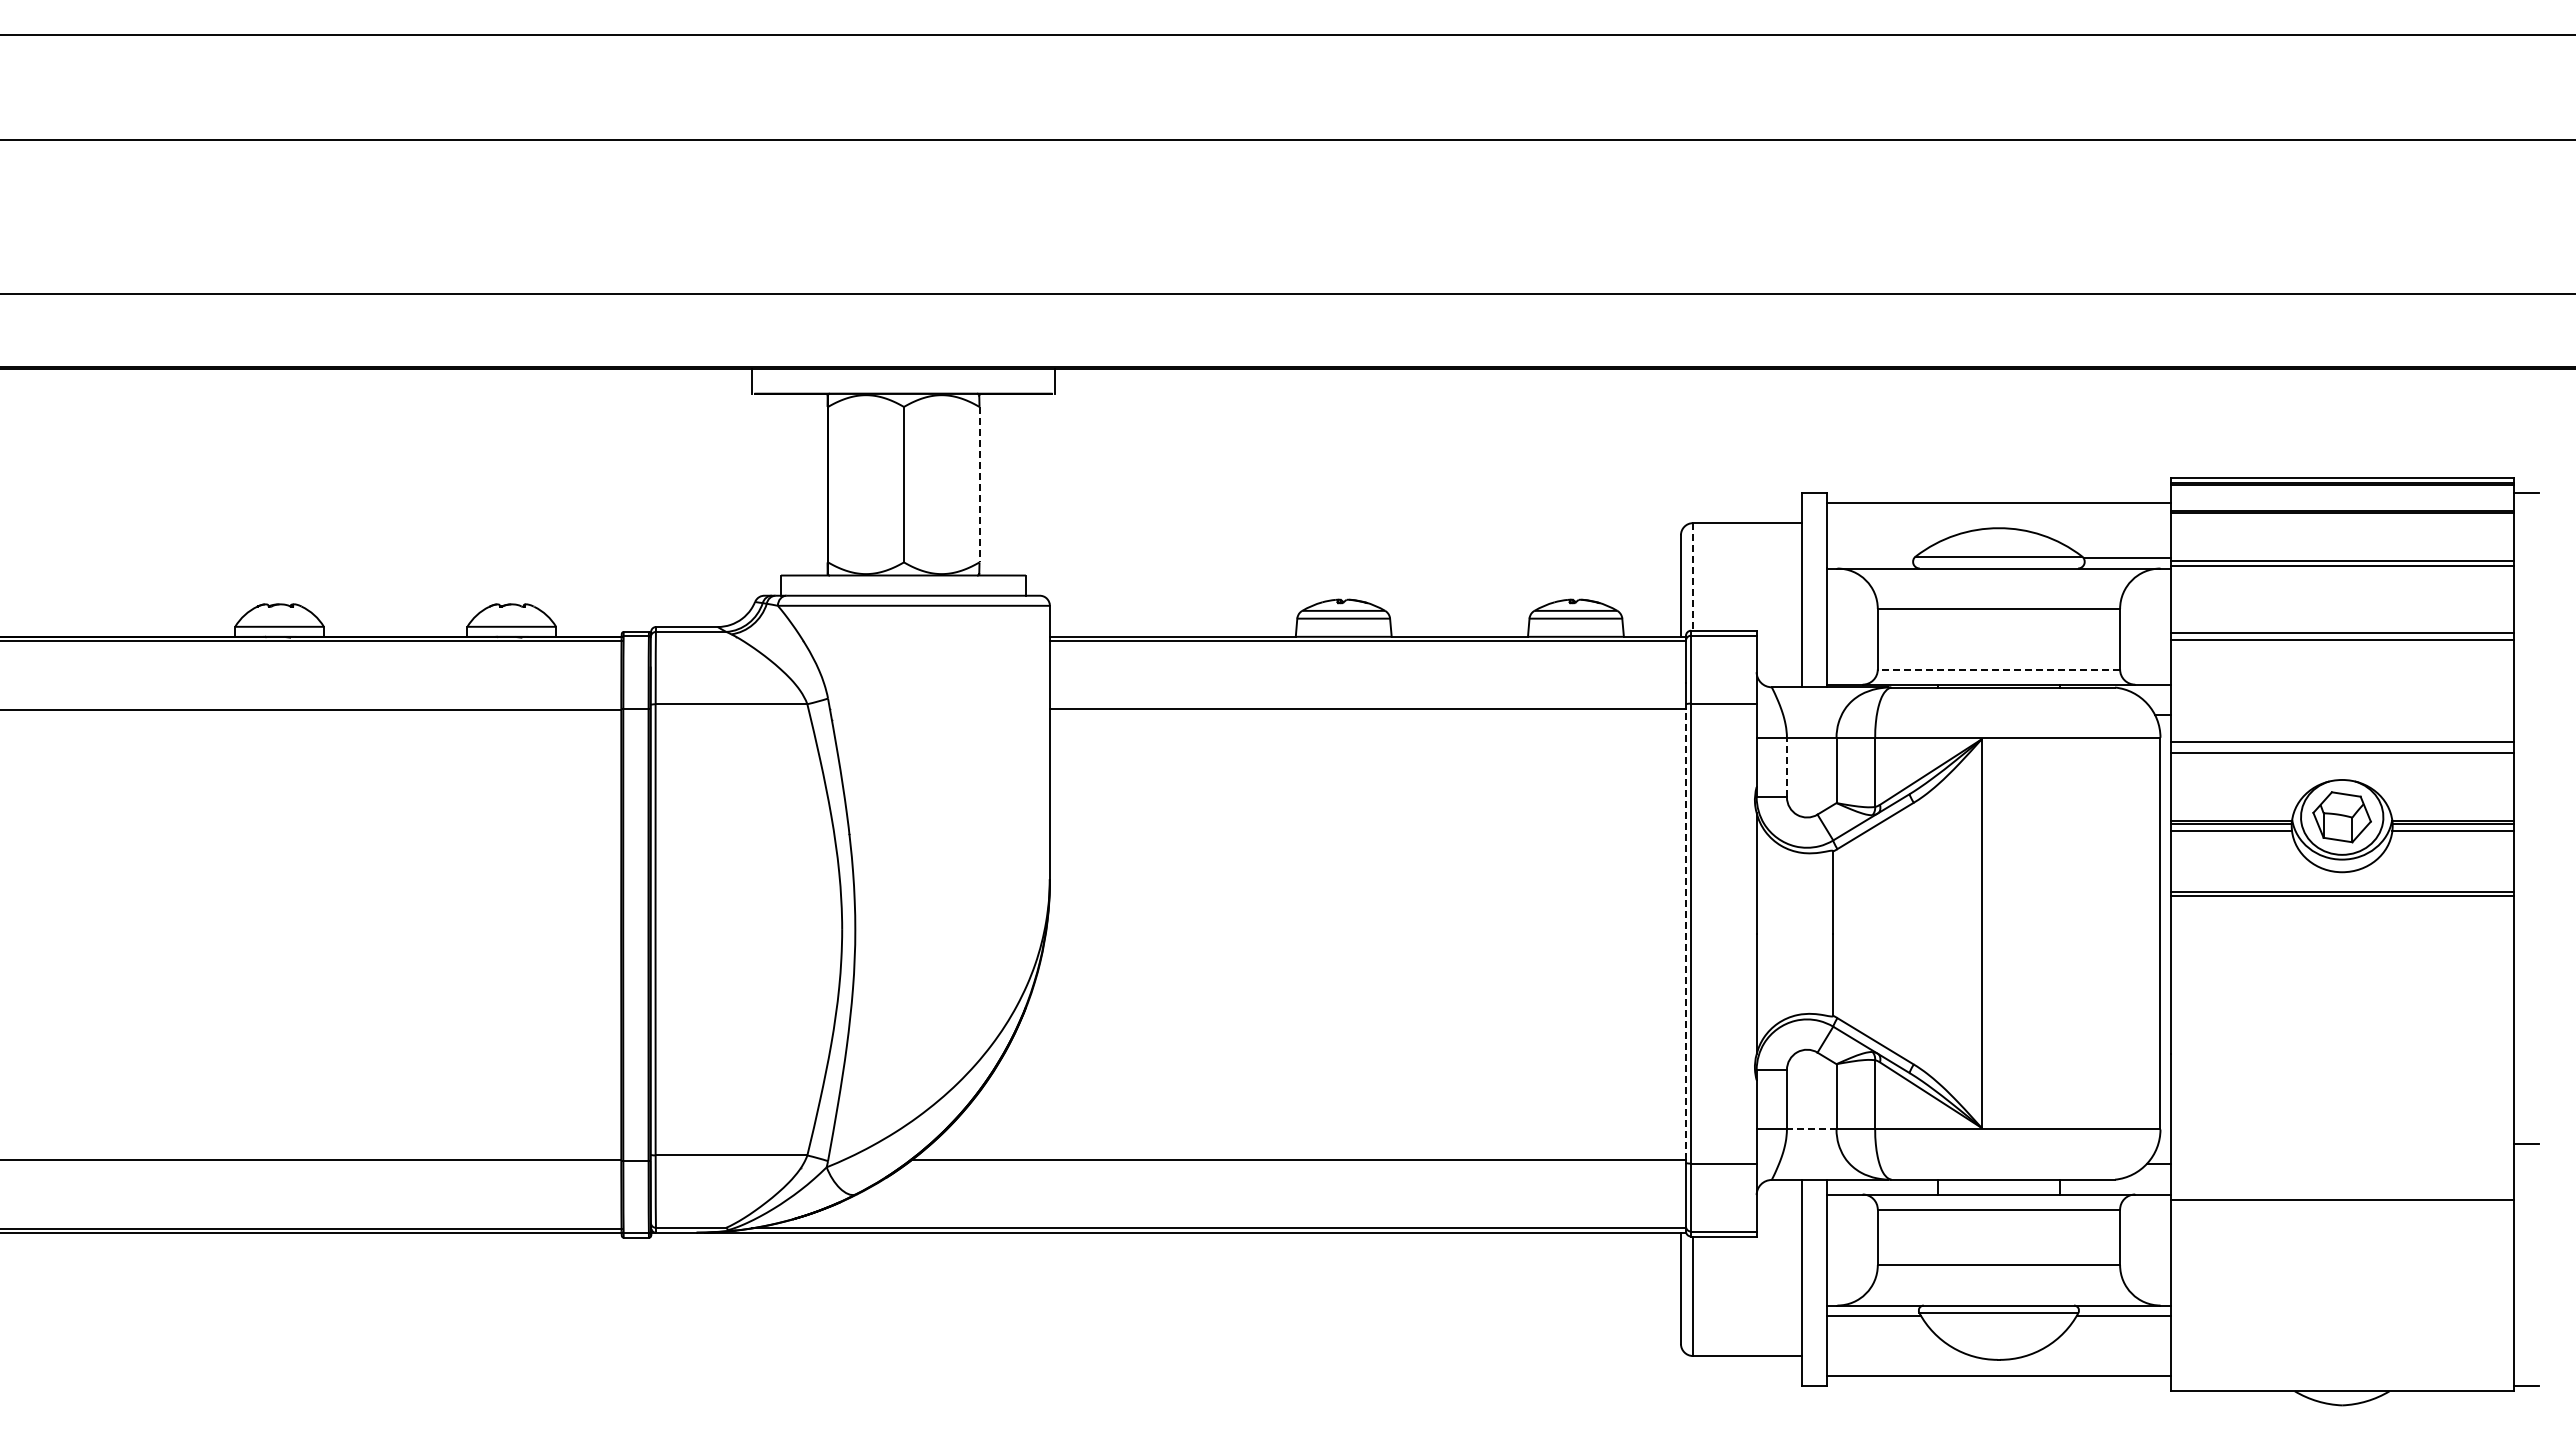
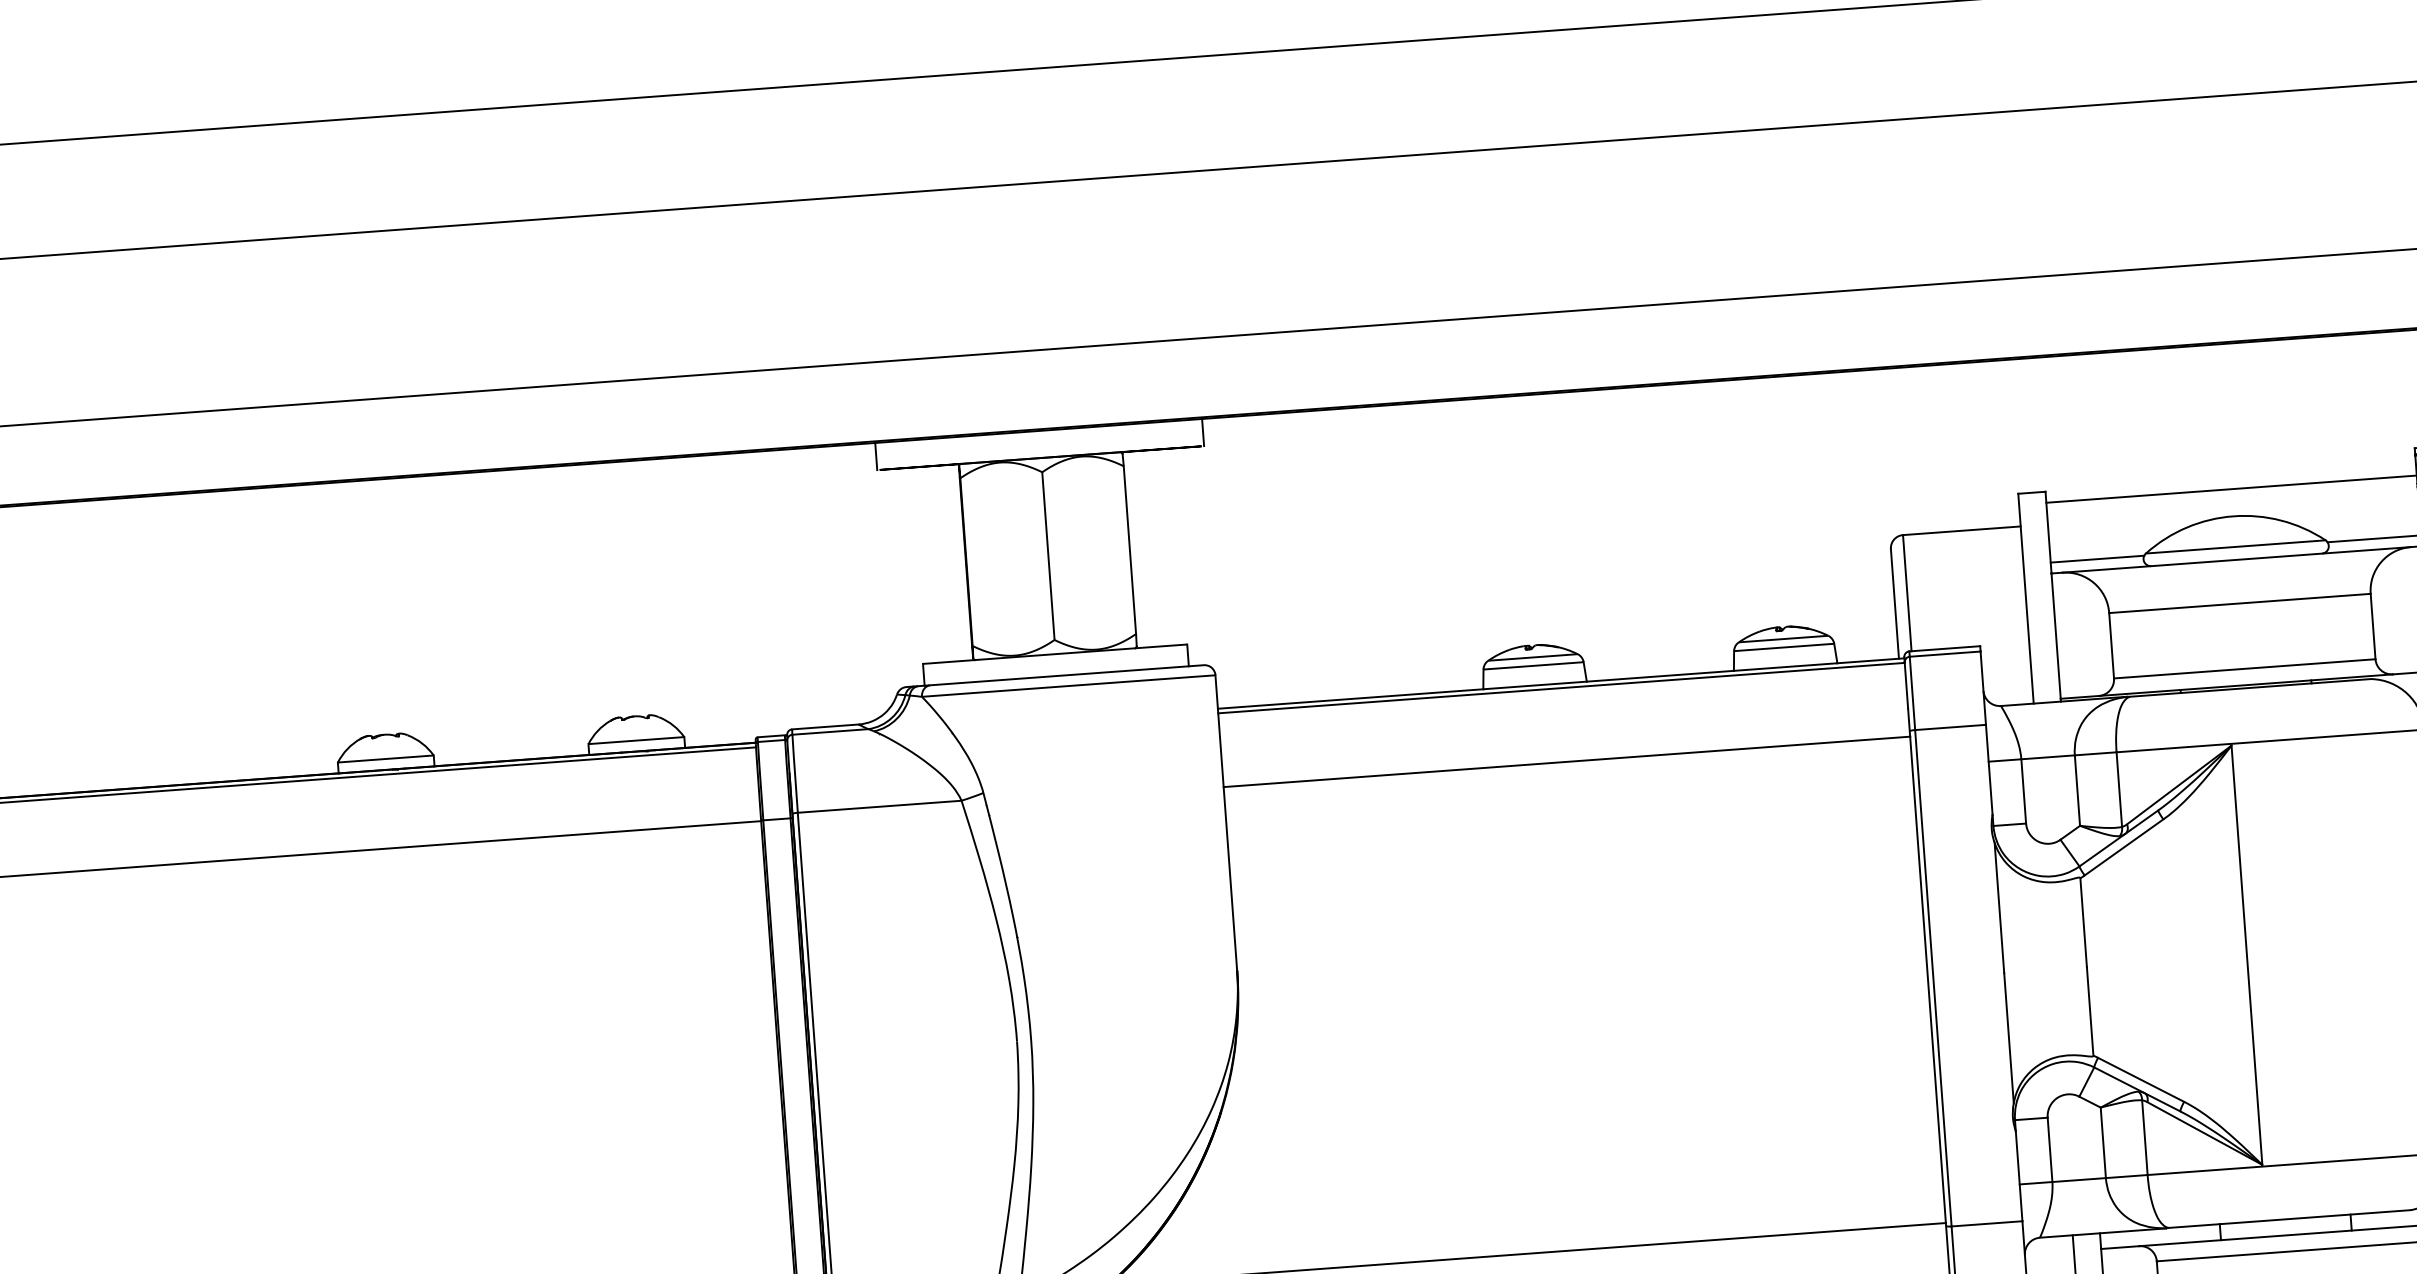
line: (979, 484) -> (1129, 549), dashed -> solid
line: (1870, 558) -> (2097, 559), added
line: (1693, 576) -> (1907, 592), dashed -> solid
line: (1998, 669) -> (2244, 668), dashed -> solid
line: (1786, 767) -> (2023, 791), dashed -> solid
line: (1685, 934) -> (1927, 979), dashed -> solid
line: (1811, 1129) -> (2078, 1180), dashed -> solid

